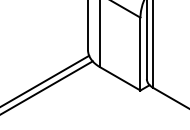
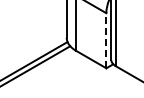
line: (140, 53) -> (106, 40), solid -> dashed

